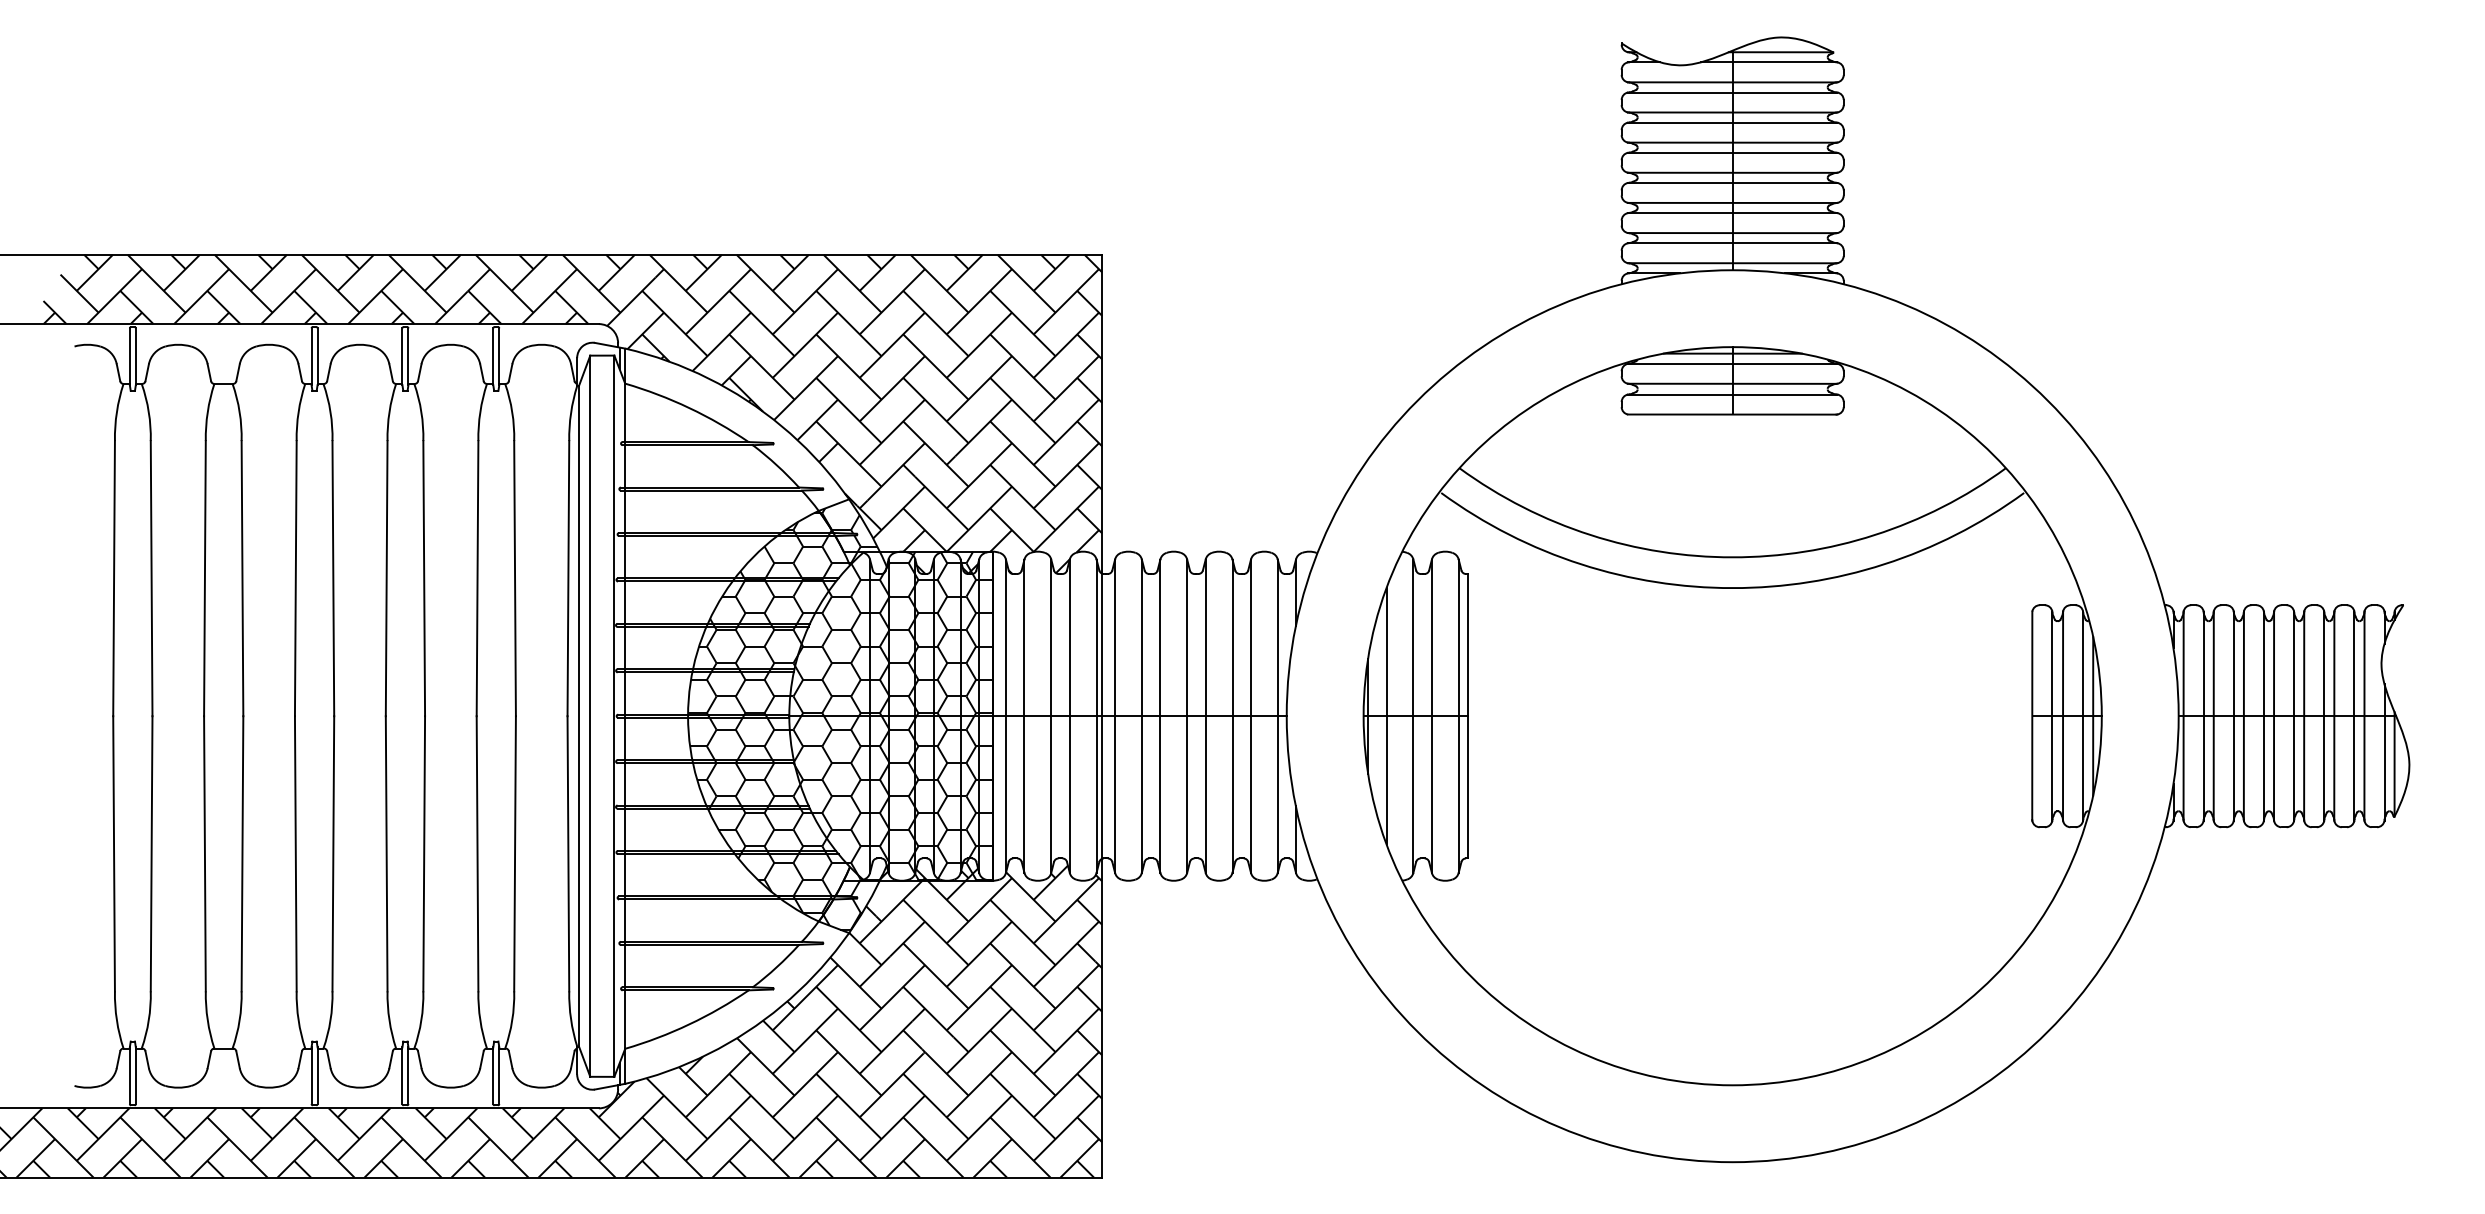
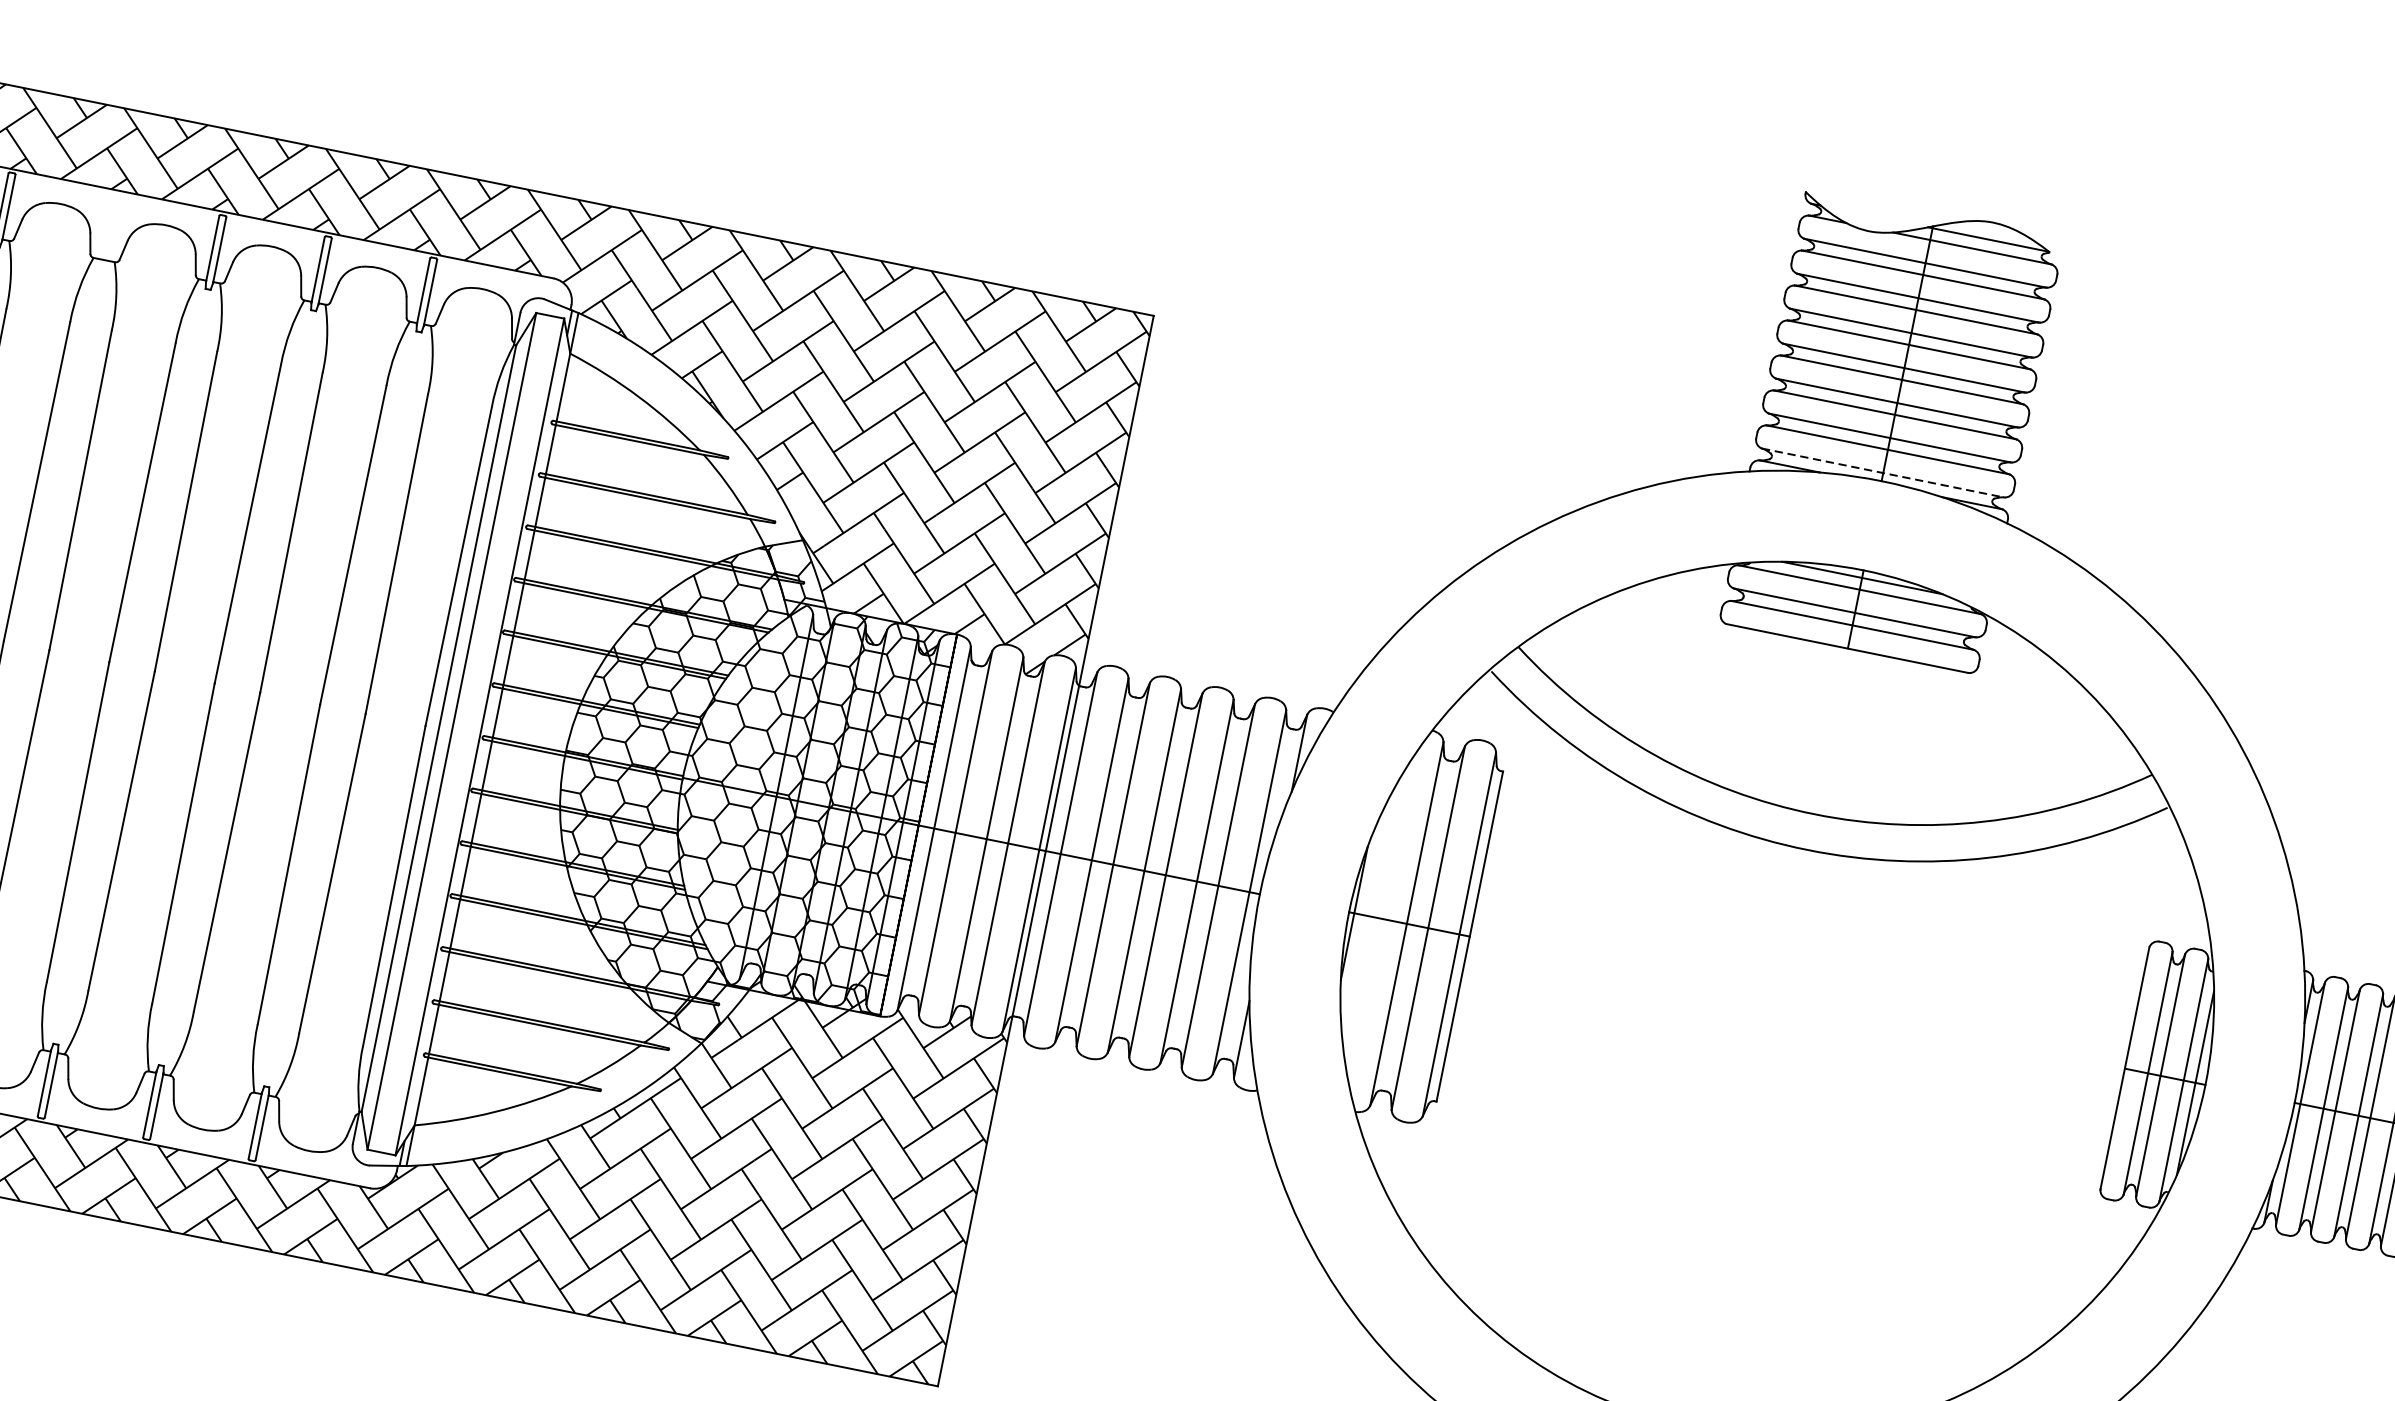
line: (1732, 263) -> (1882, 473), solid -> dashed
line: (1386, 716) -> (1375, 917), removed

